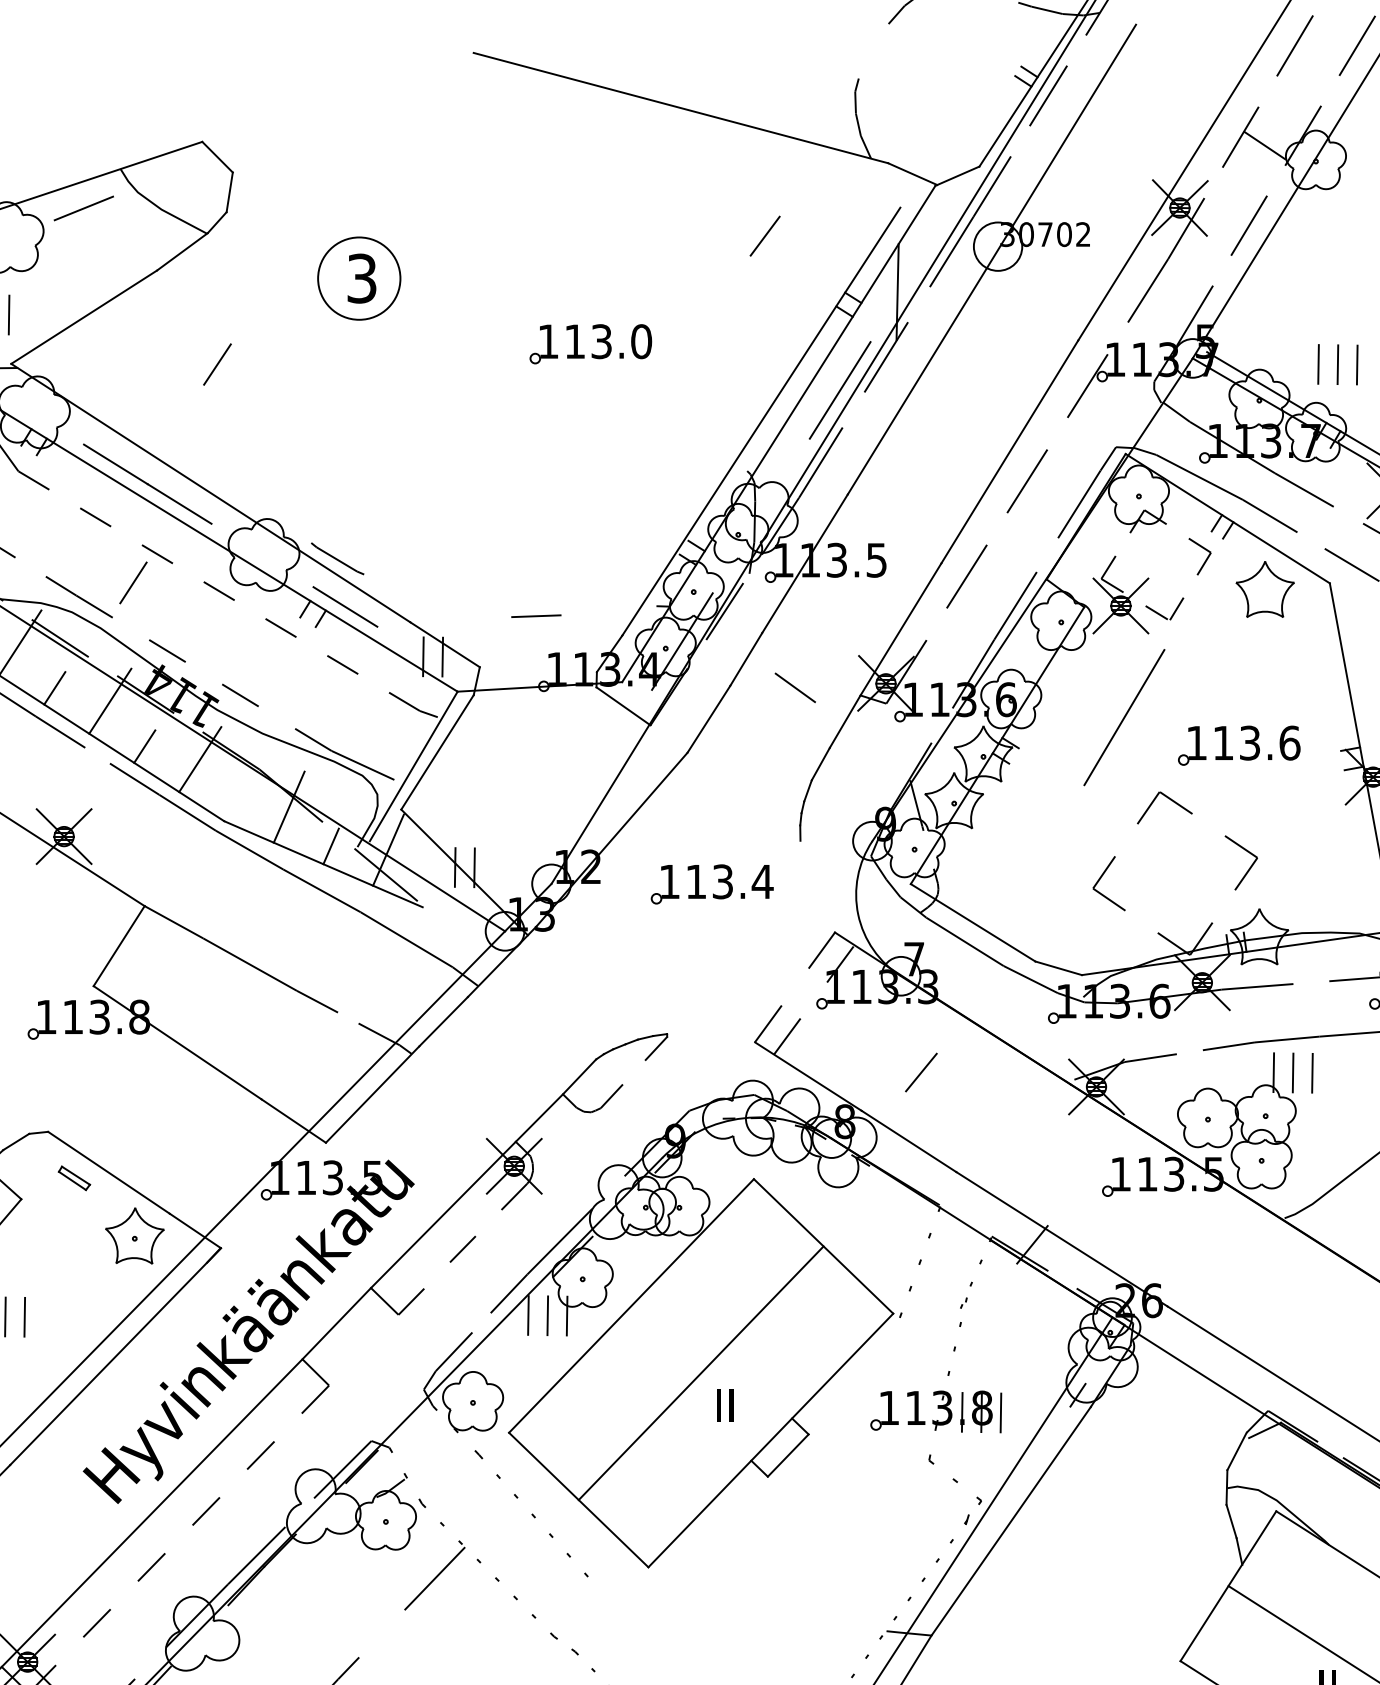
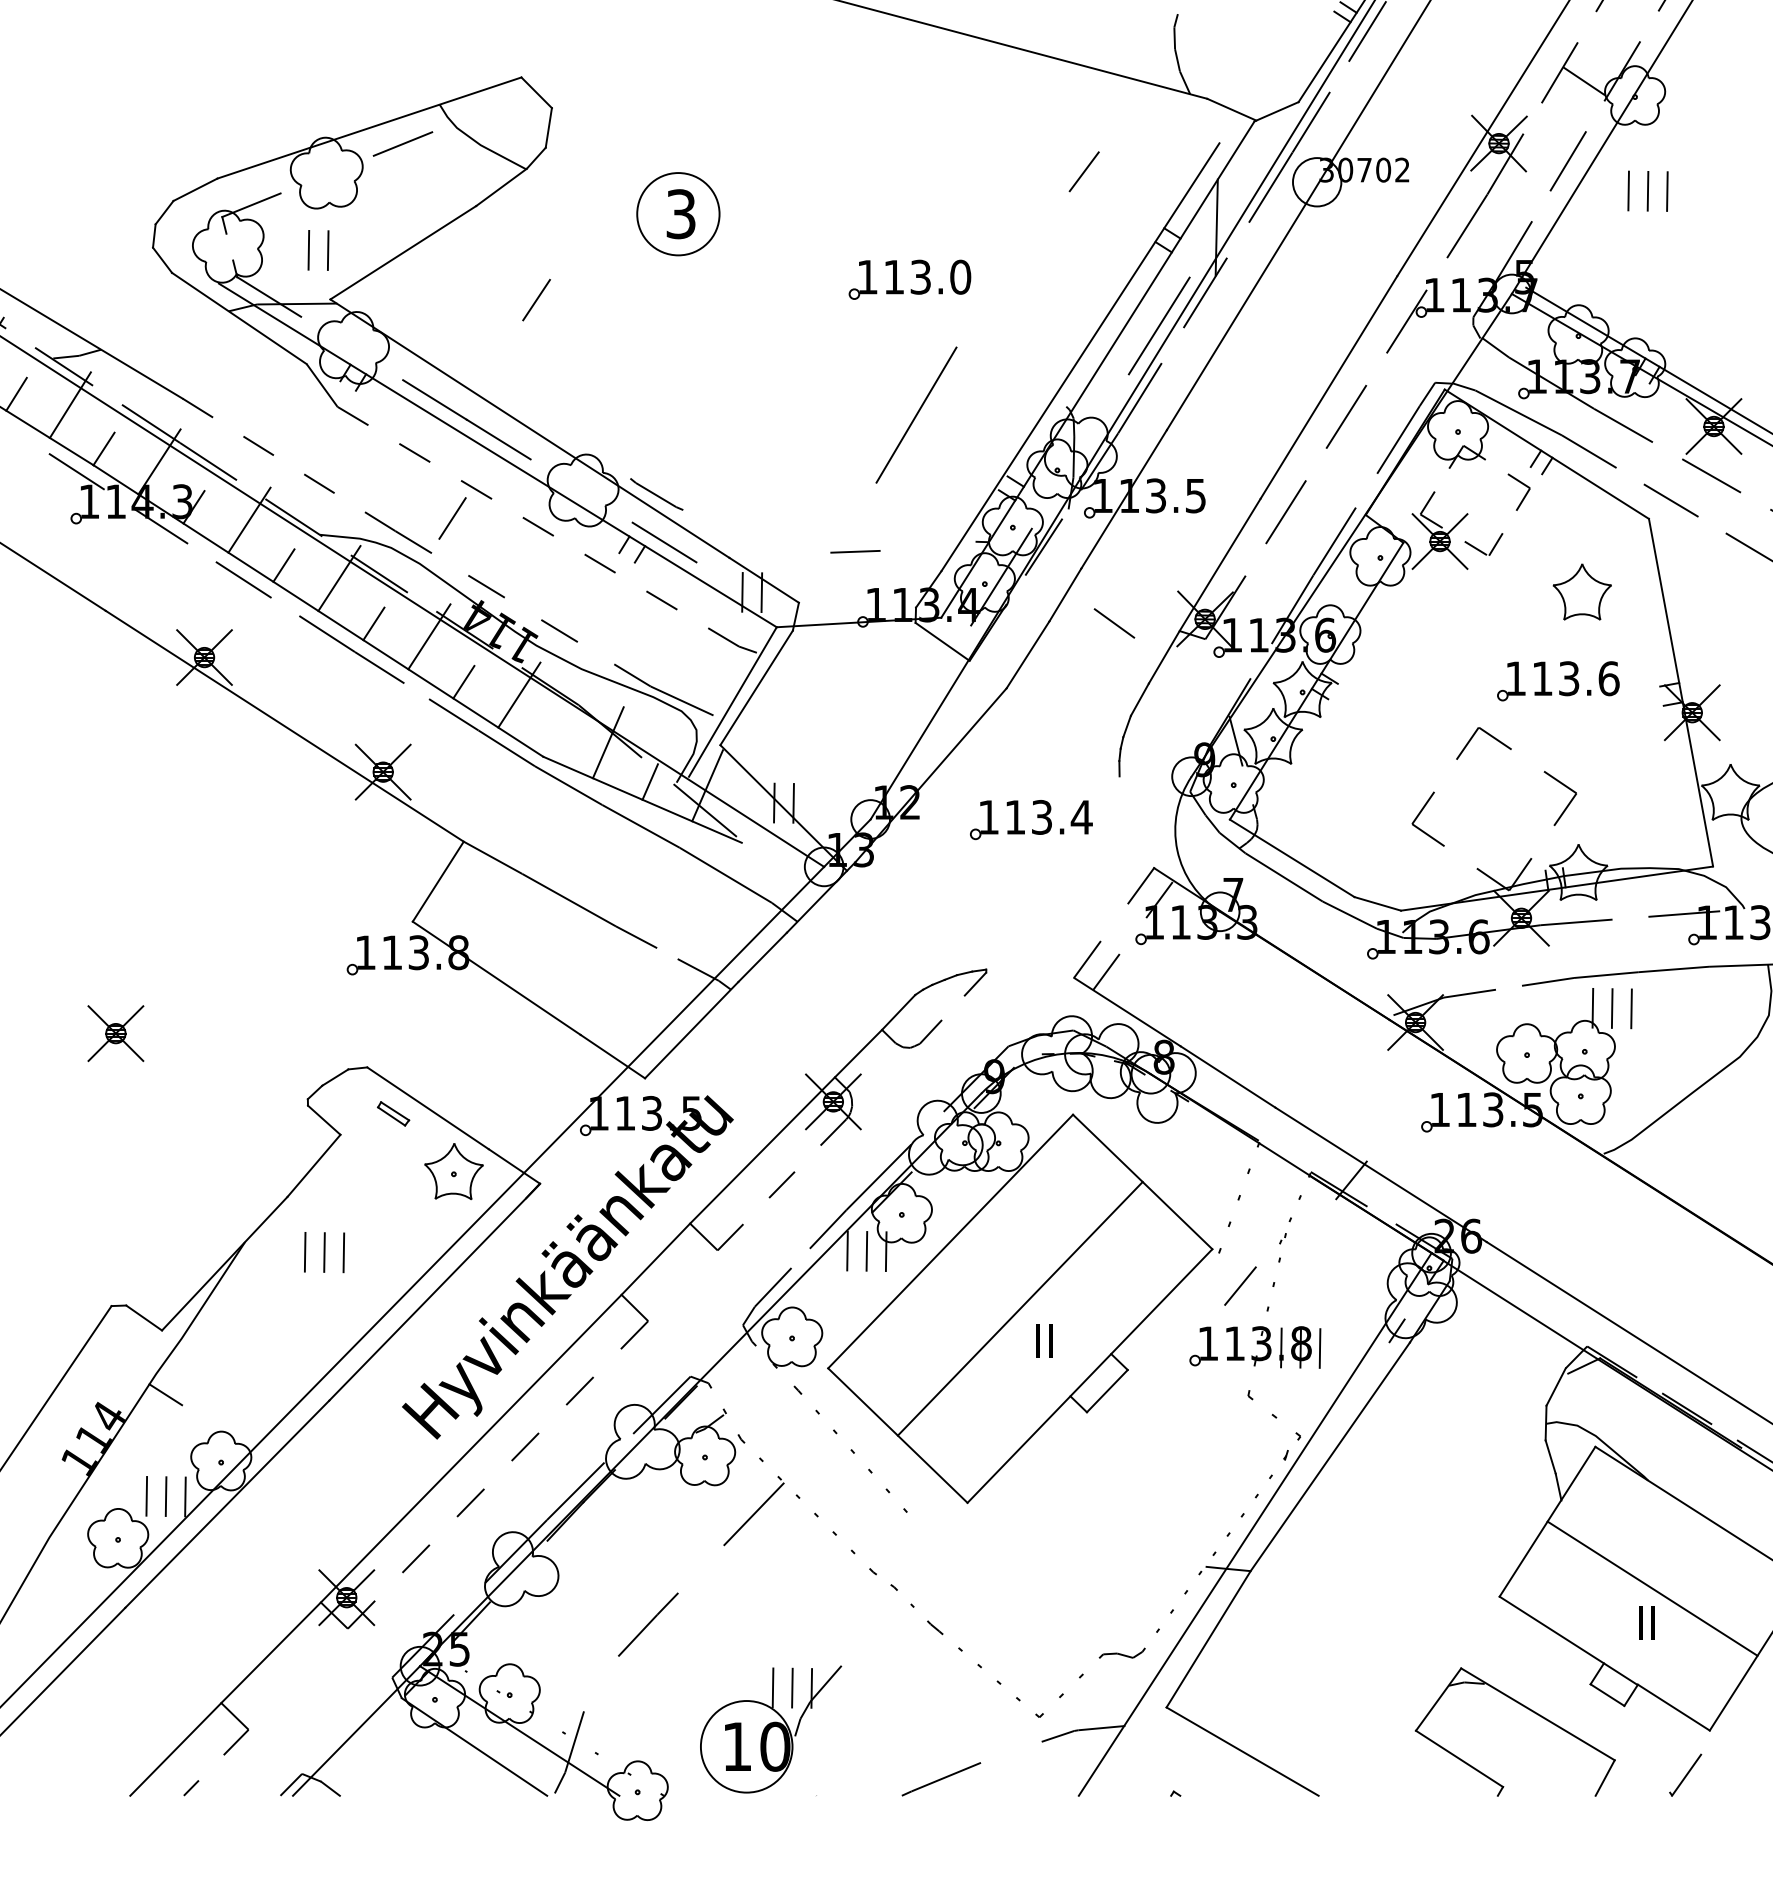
part: (1337, 363) -> (1647, 190), moved
part: (1264, 588) -> (1581, 591), moved
line: (1124, 716) -> (916, 414), moved
line: (921, 1071) -> (1240, 1285), moved

